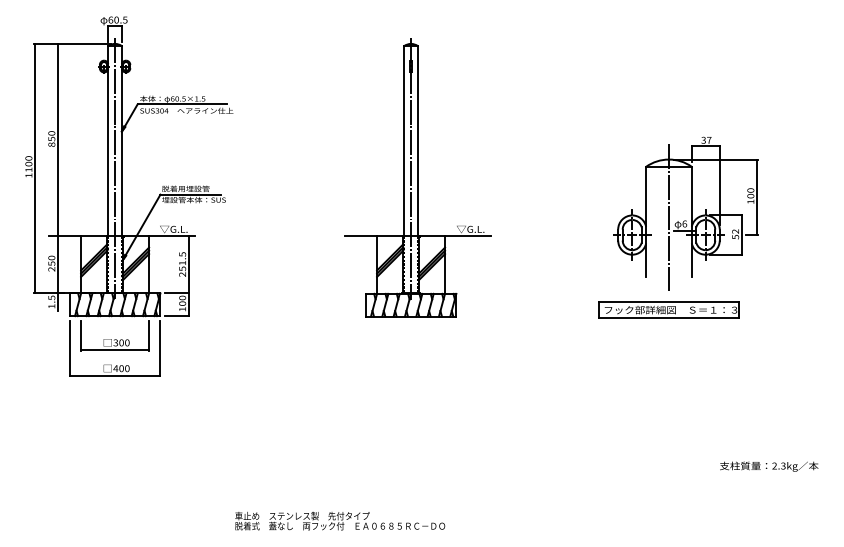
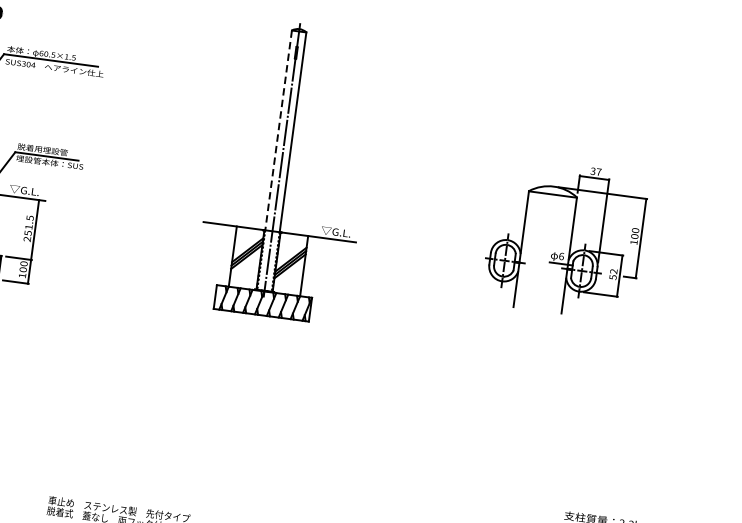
line: (404, 141) -> (278, 130), solid -> dashed
line: (668, 217) -> (545, 247), removed
part: (668, 309) -> (532, 343), removed

